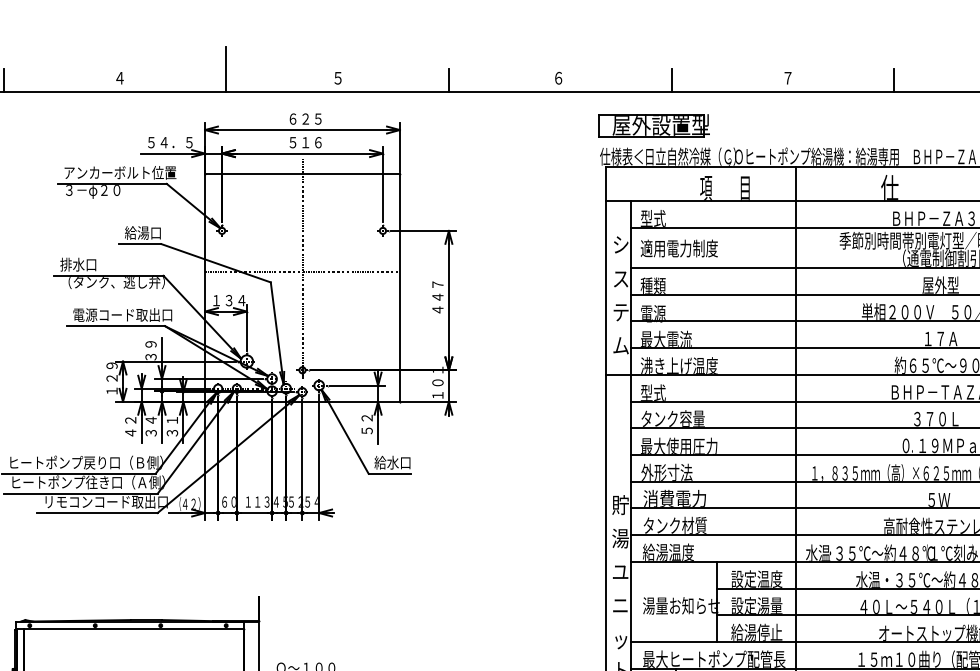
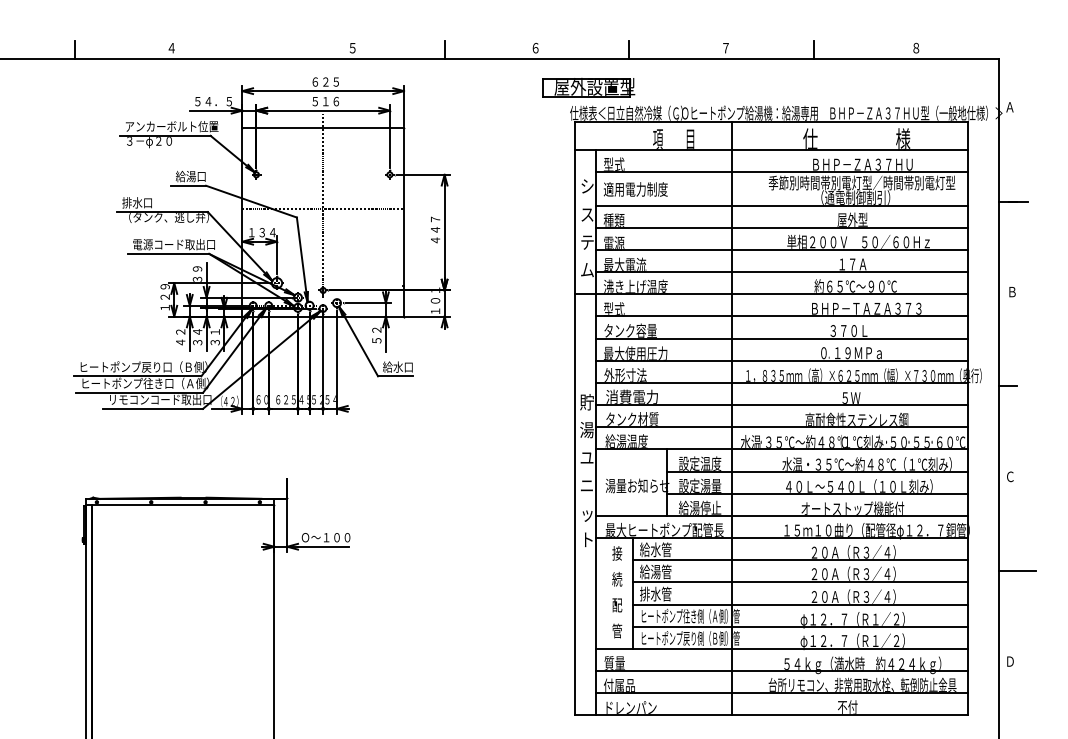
line: (225, 68) -> (259, 40), removed
part: (653, 125) -> (588, 87), moved
text: (257, 501) -> (285, 399), １１３ -> ６２５

